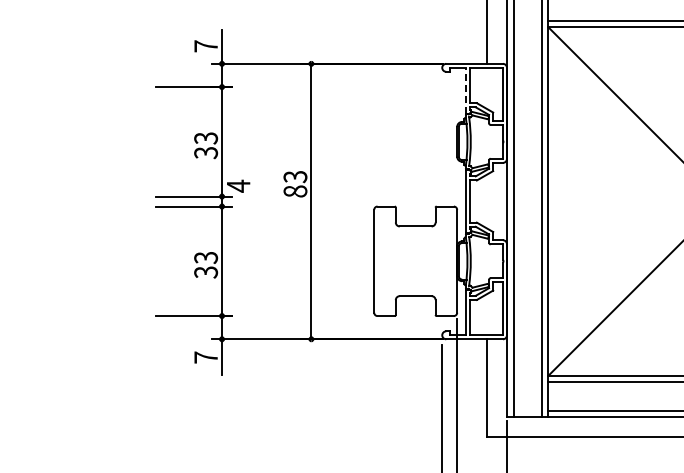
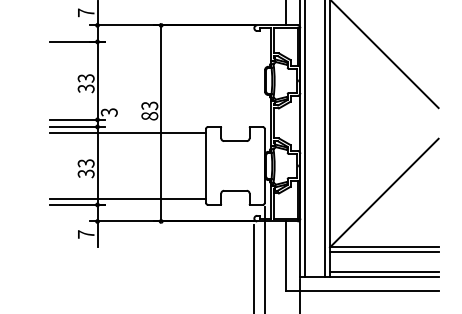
line: (465, 90) -> (270, 44), dashed -> solid
text: (238, 185) -> (109, 111), 4 -> 3
line: (264, 214) -> (127, 132), added
line: (264, 307) -> (127, 198), added

